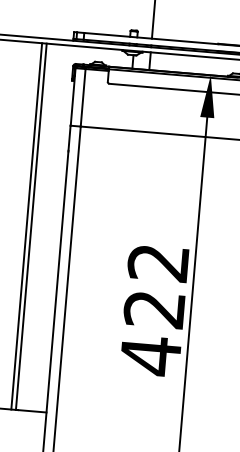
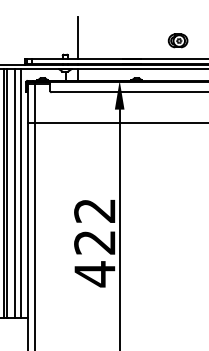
line: (42, 227) -> (14, 193), added
line: (52, 228) -> (21, 193), added

